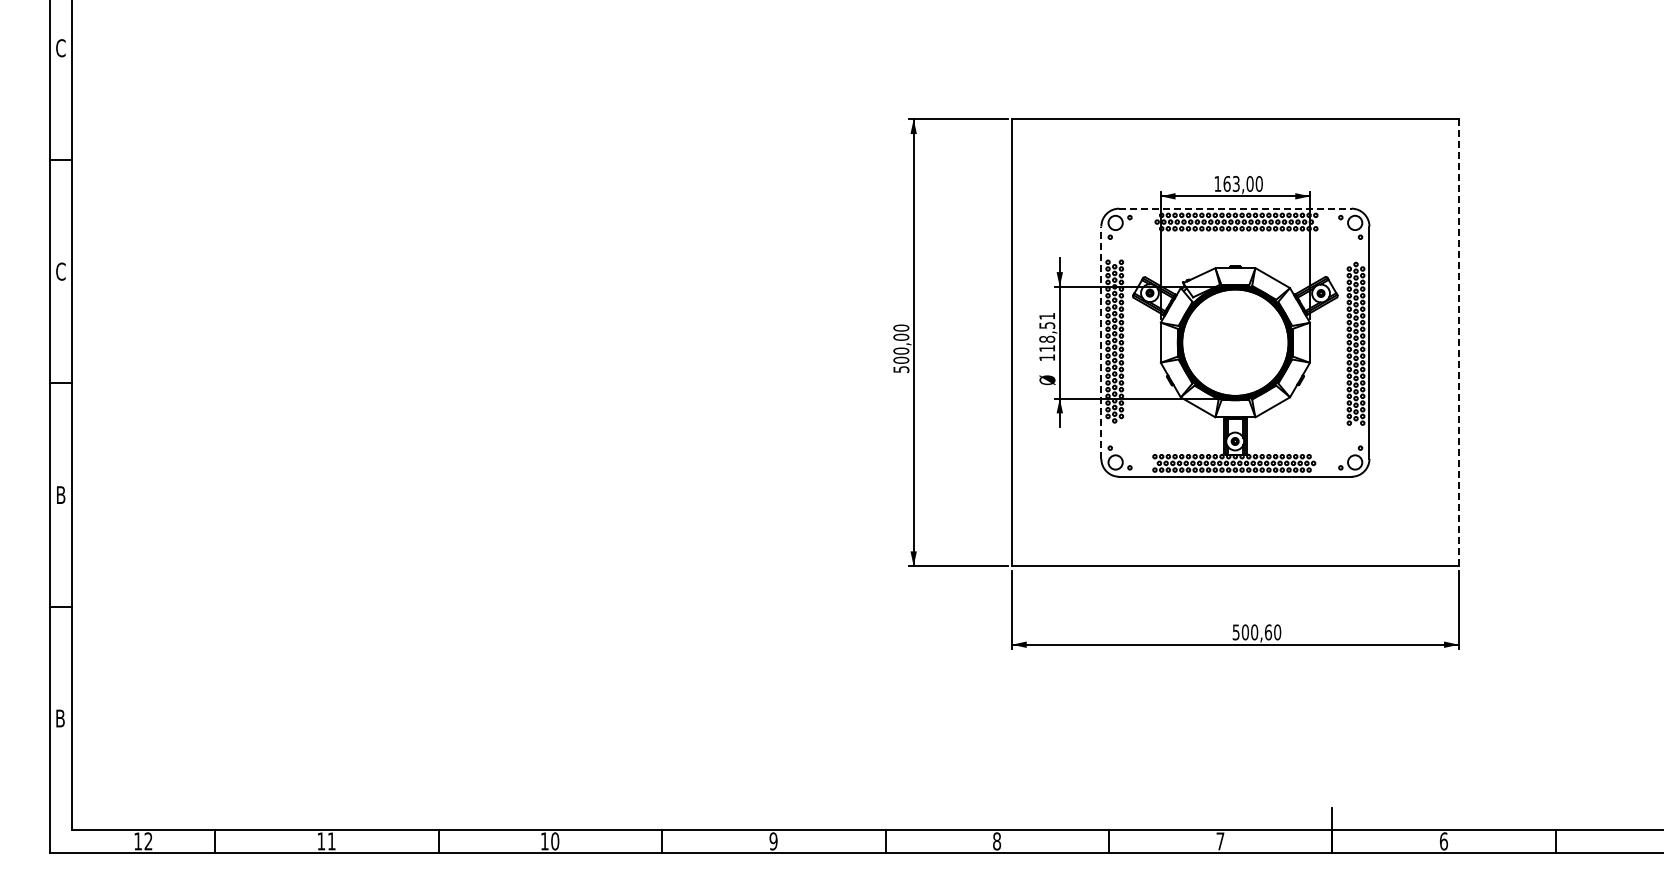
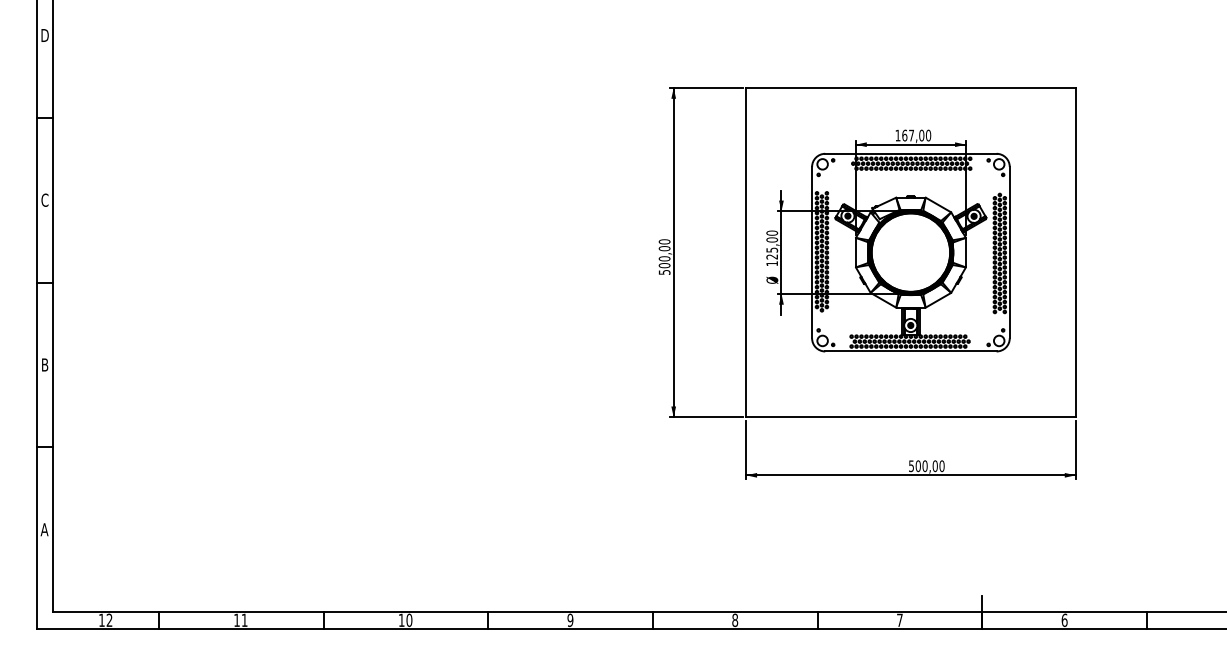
text: (61, 48) -> (45, 35), C -> D
text: (1235, 183) -> (911, 135), 163,00 -> 167,00
line: (1235, 208) -> (911, 153), dashed -> solid
text: (1047, 332) -> (772, 245), 118,51 -> 125,00
line: (1101, 342) -> (812, 252), dashed -> solid
line: (1458, 342) -> (1075, 252), dashed -> solid
text: (1268, 632) -> (935, 466), 500,60 -> 500,00
text: (60, 718) -> (44, 529), B -> A

